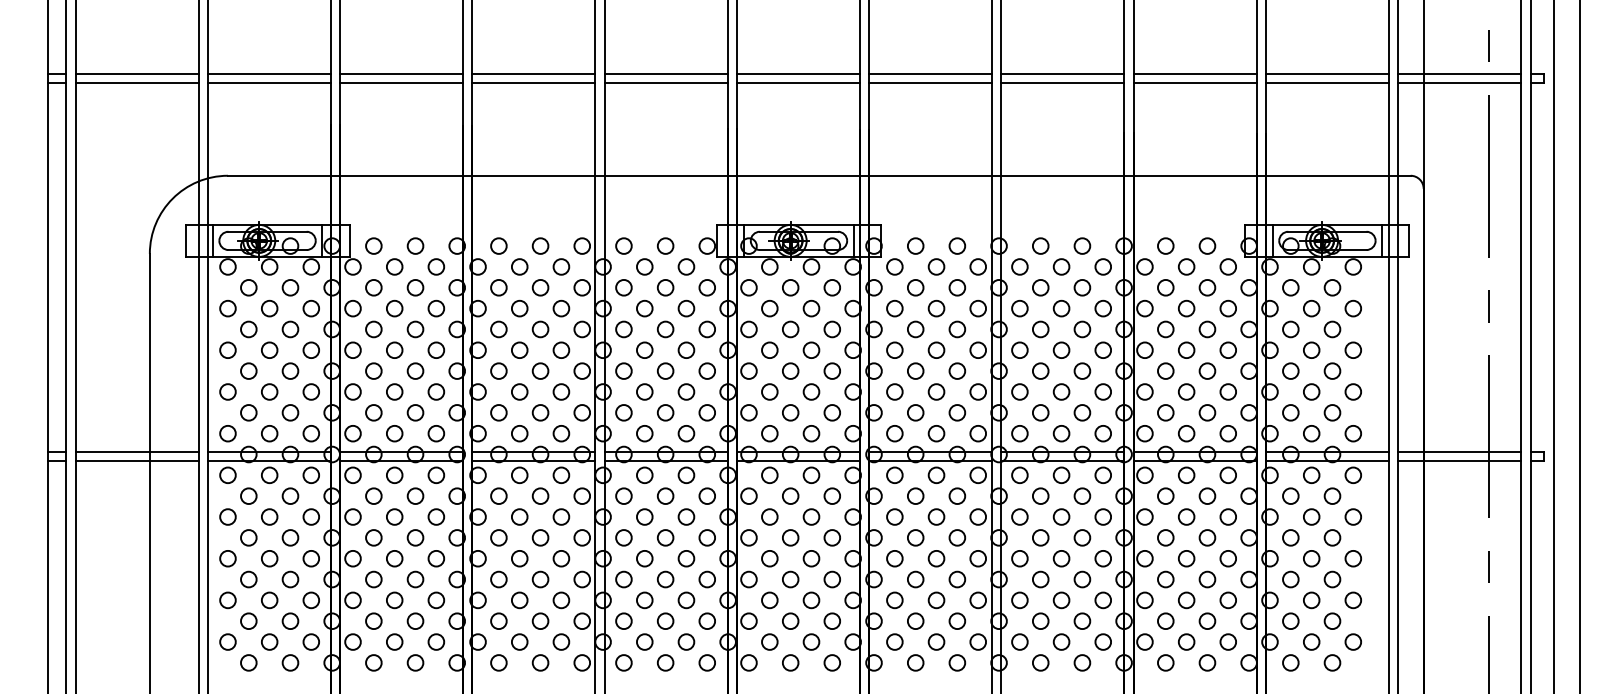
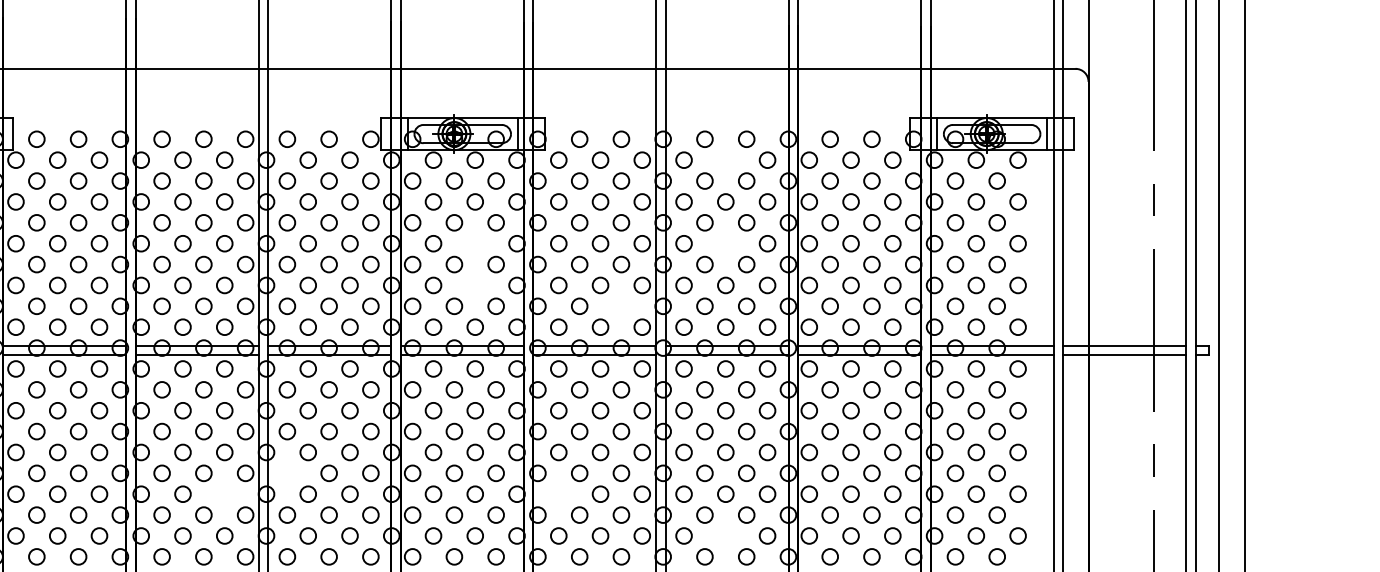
circle: (1061, 266) -> (725, 159), removed
circle: (811, 349) -> (475, 242), removed
circle: (1061, 349) -> (725, 242), removed
circle: (811, 391) -> (475, 284), removed
circle: (957, 412) -> (621, 306), removed
circle: (623, 579) -> (286, 473), removed
circle: (561, 600) -> (224, 494), removed
circle: (894, 600) -> (558, 494), removed
circle: (1061, 641) -> (725, 535), removed

